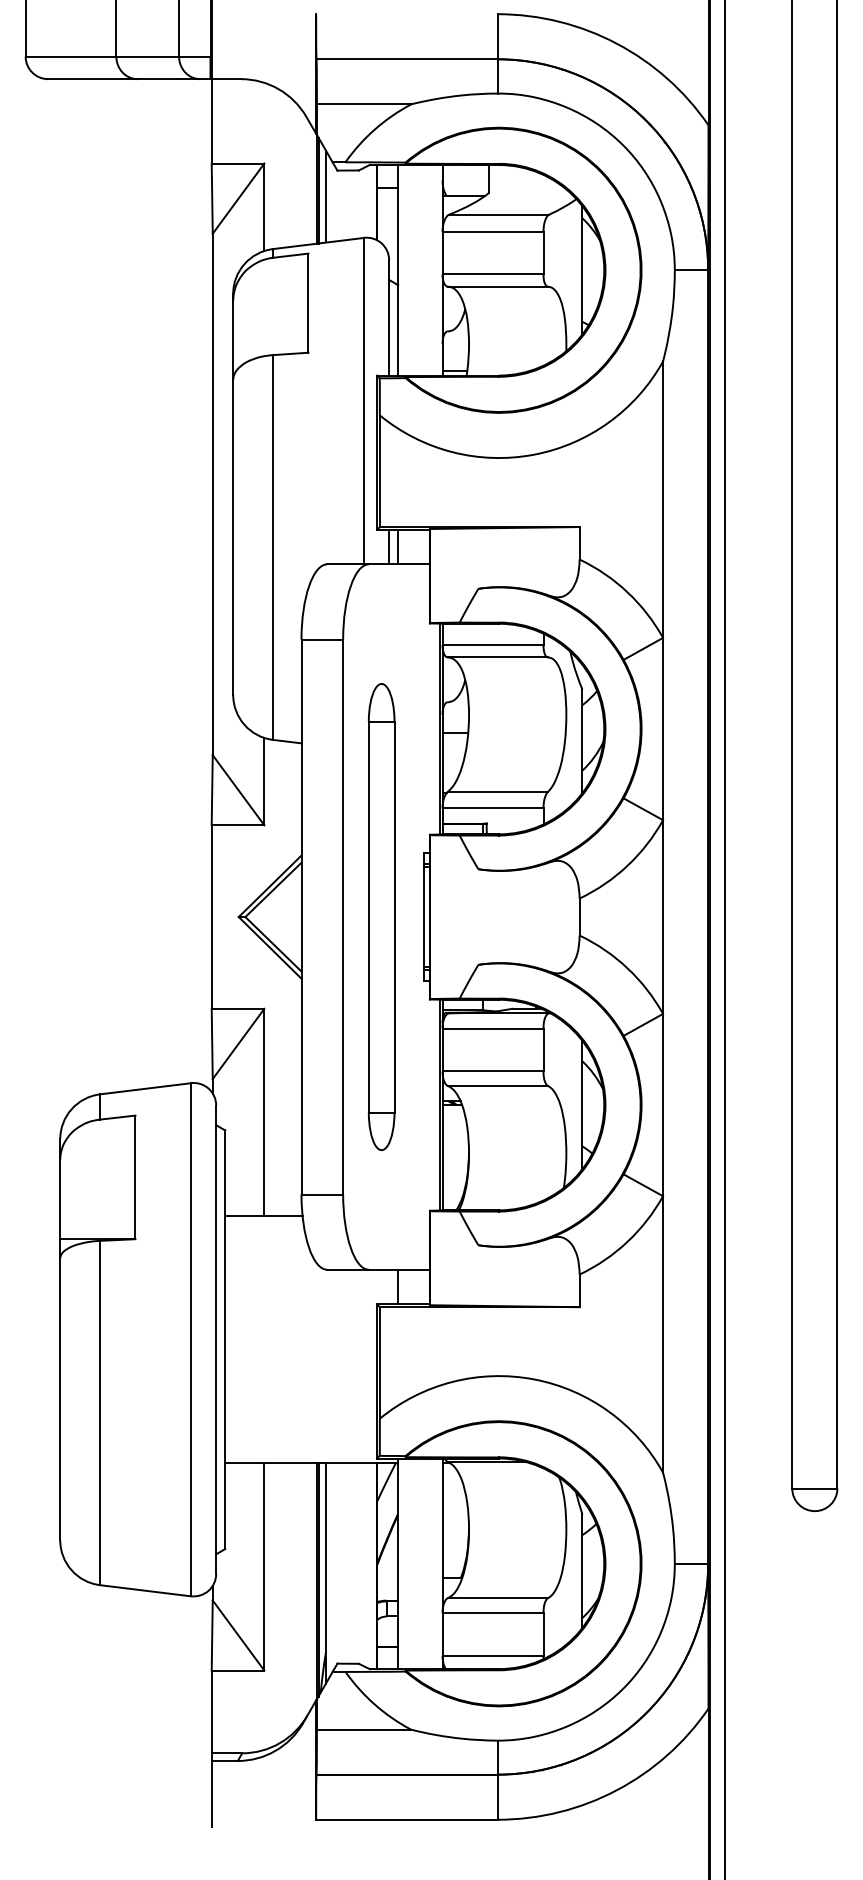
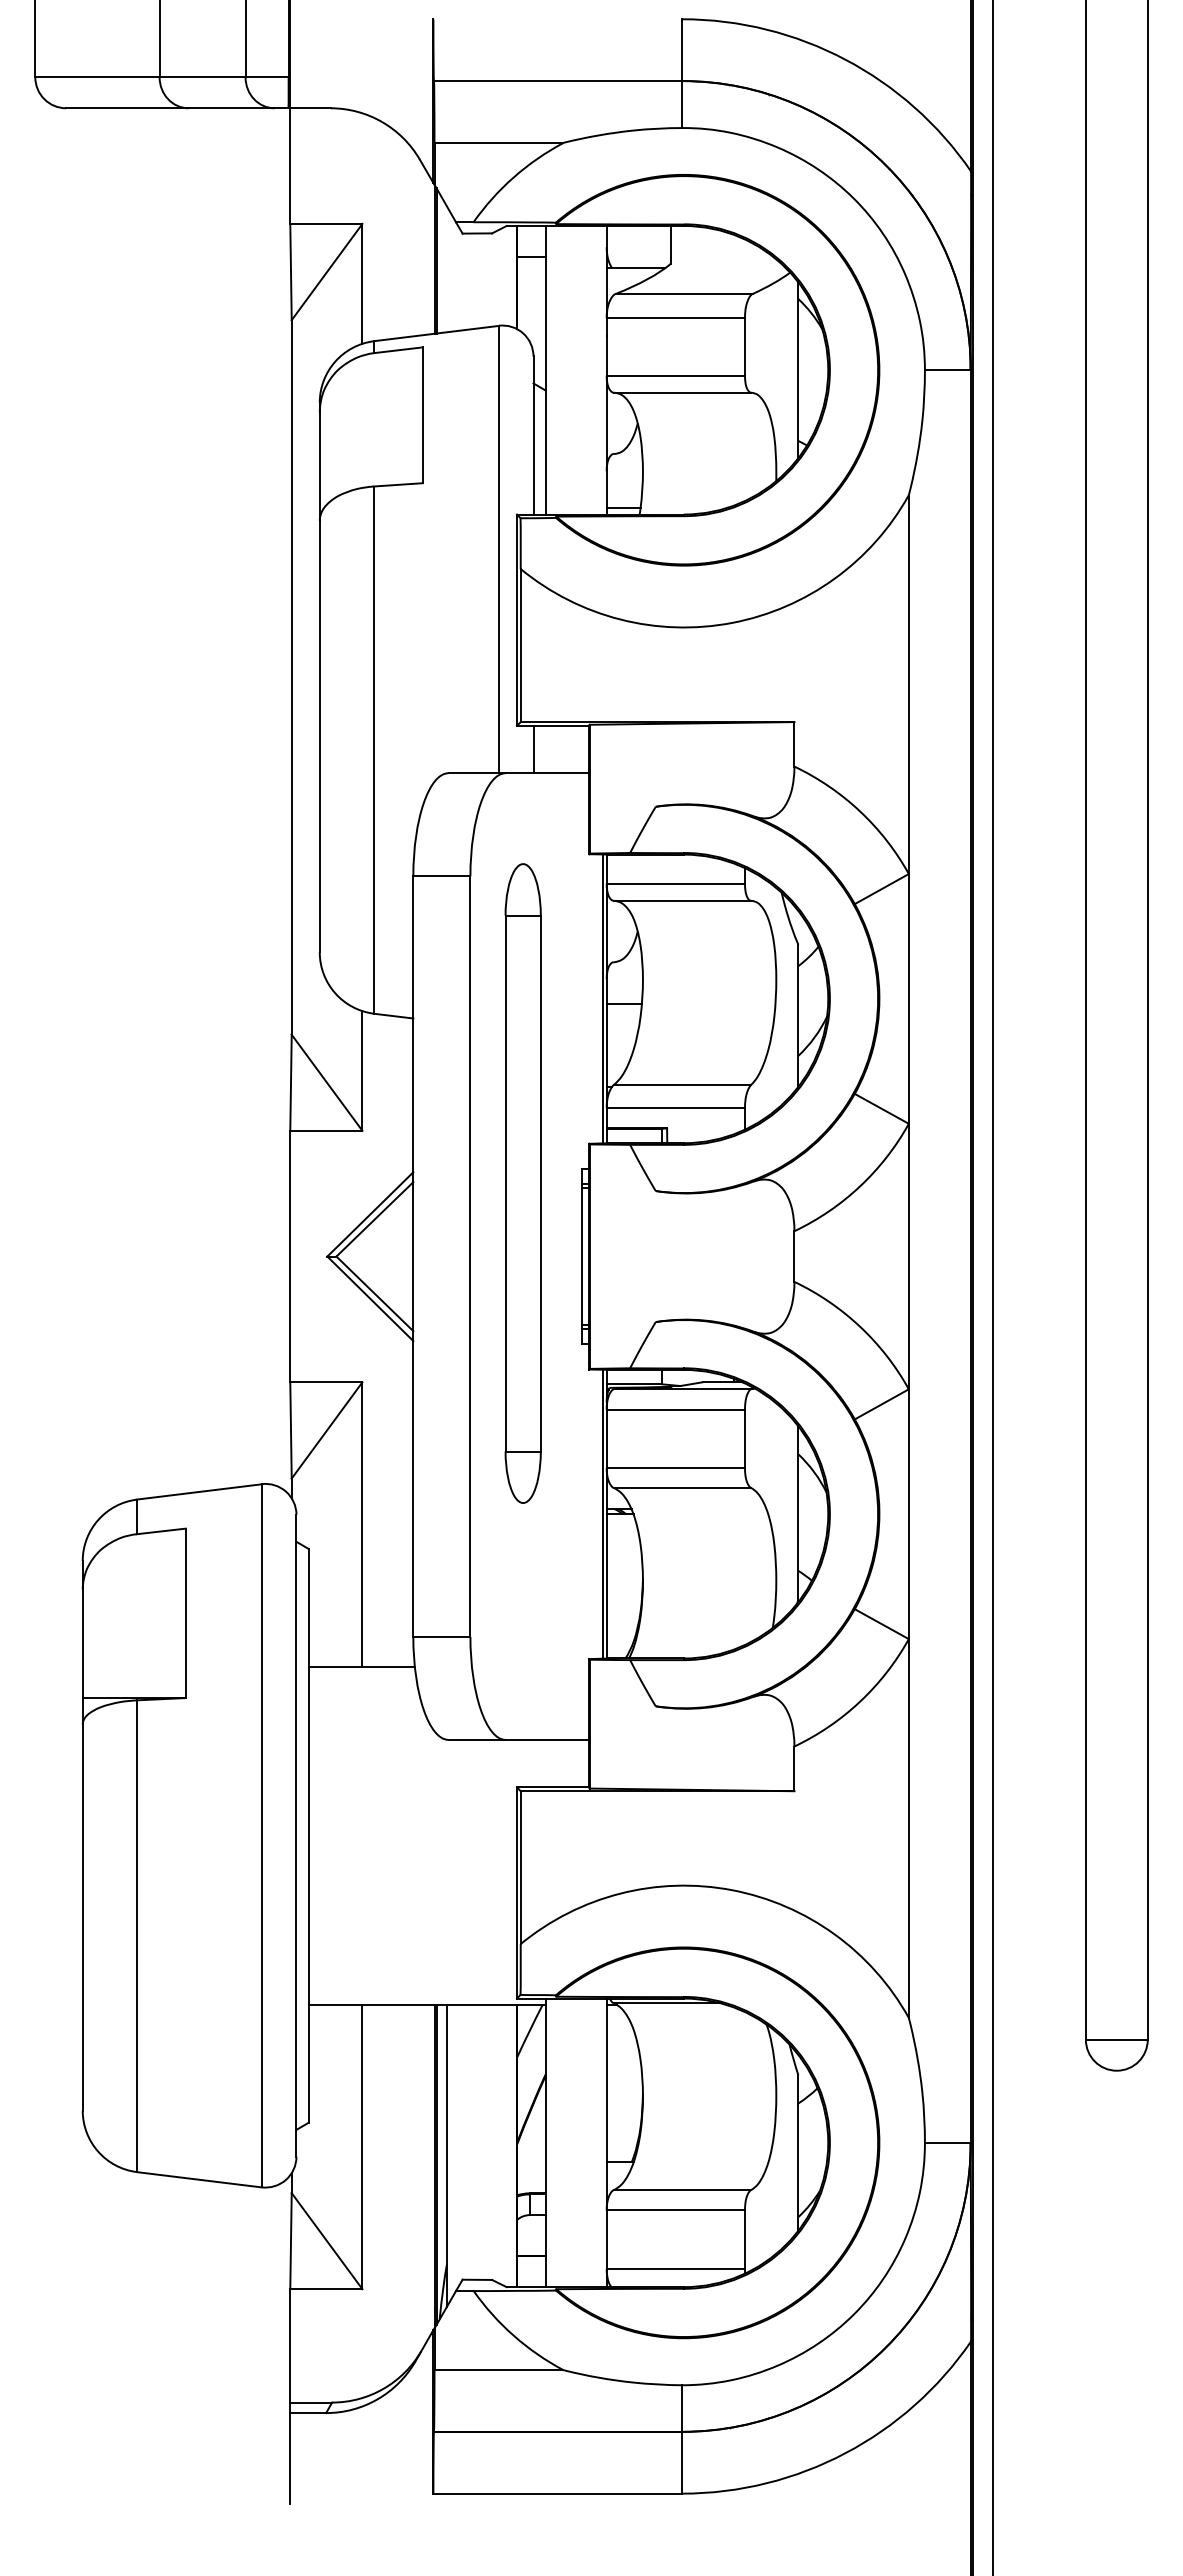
line: (325, 196) -> (446, 269), removed
line: (397, 547) -> (545, 749), removed
part: (381, 917) -> (522, 1183), moved
line: (397, 1286) -> (545, 1763), removed

